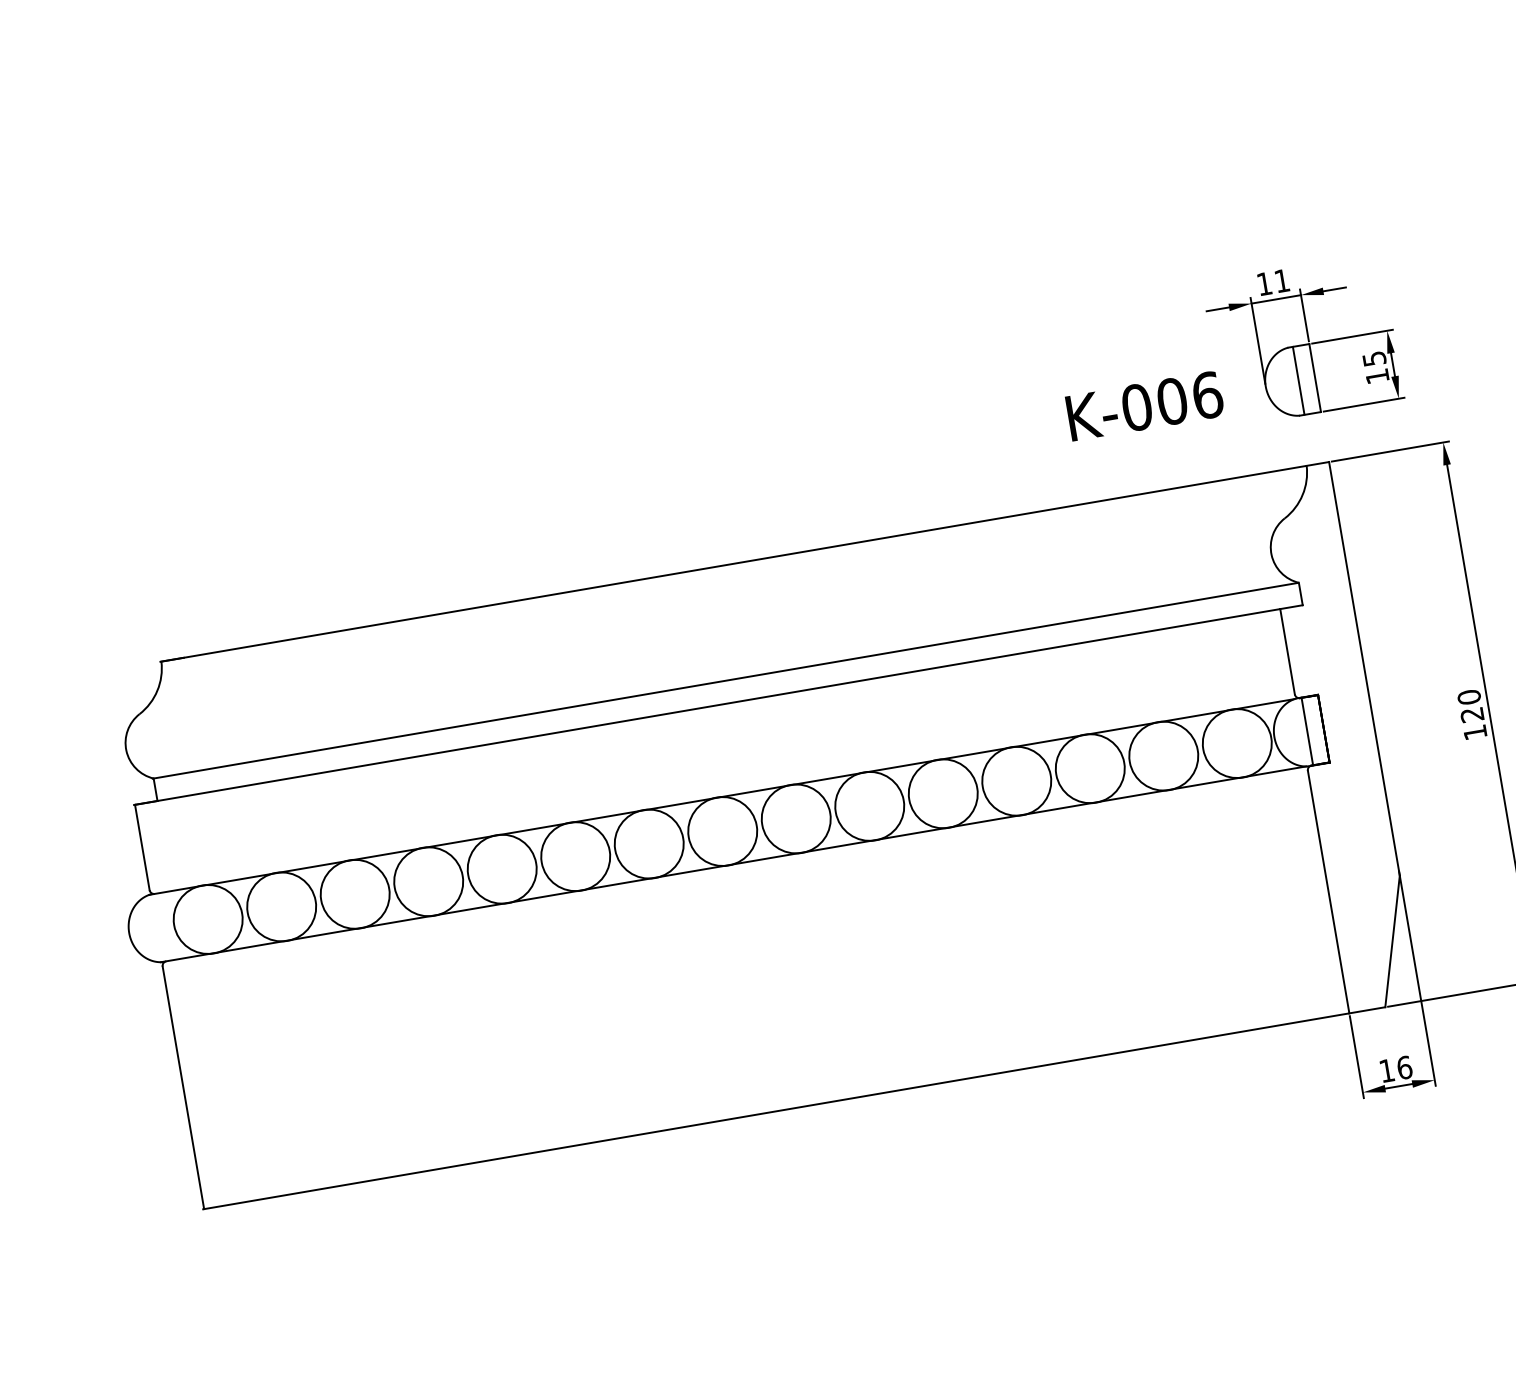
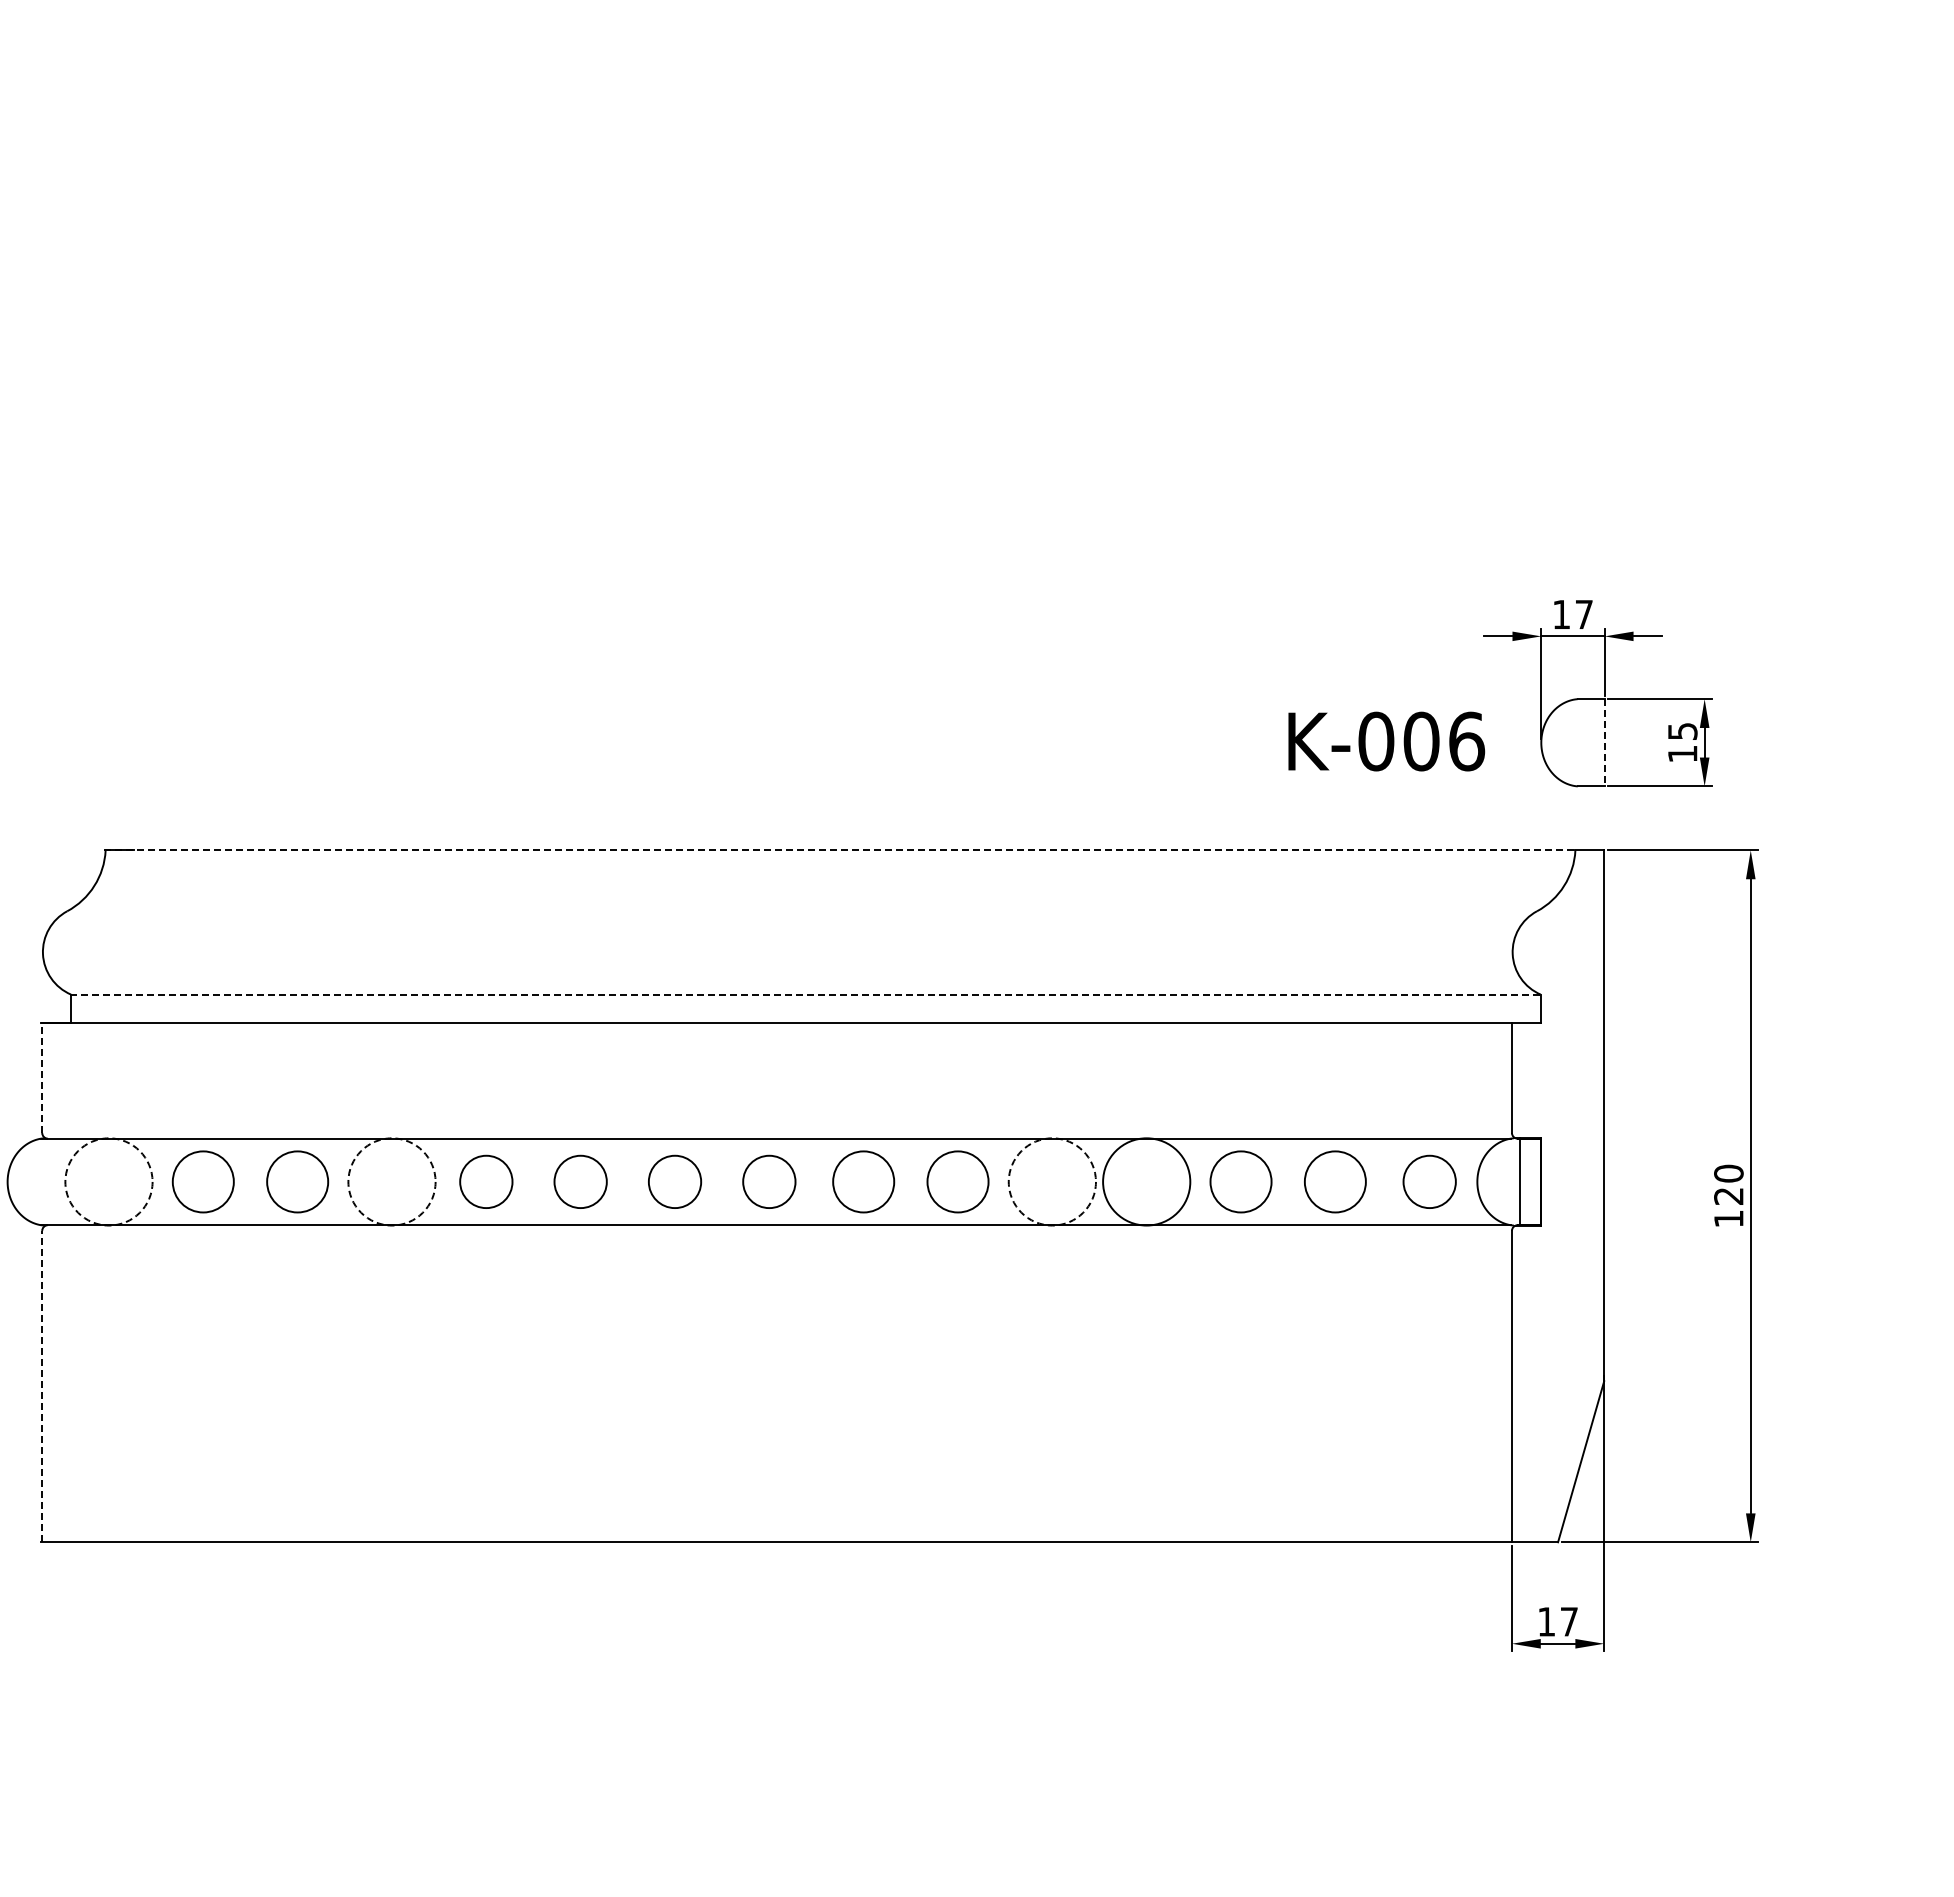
text: (1282, 280) -> (1584, 614), 11 -> 17
line: (1314, 377) -> (1604, 742), solid -> dashed
line: (1298, 380) -> (1583, 742), removed
line: (733, 563) -> (839, 850), solid -> dashed
line: (725, 680) -> (804, 994), solid -> dashed
circle: (1237, 743) -> (1429, 1181), size x0.6
circle: (1163, 755) -> (1334, 1181), size x0.7
circle: (1089, 768) -> (1240, 1181), size x0.7
circle: (942, 793) -> (1051, 1181), solid -> dashed
circle: (869, 806) -> (957, 1181), size x0.7
circle: (796, 818) -> (863, 1181), size x0.7
circle: (722, 831) -> (768, 1181), size x0.6
circle: (648, 843) -> (674, 1181), size x0.6
line: (142, 847) -> (42, 1078), solid -> dashed
circle: (575, 856) -> (580, 1181), size x0.6
circle: (501, 868) -> (485, 1181), size x0.6
circle: (428, 881) -> (391, 1181), solid -> dashed
circle: (355, 894) -> (297, 1181), size x0.7
circle: (280, 906) -> (202, 1181), size x0.7
circle: (207, 919) -> (108, 1181), solid -> dashed
text: (1404, 1067) -> (1569, 1621), 16 -> 17
line: (183, 1087) -> (42, 1386), solid -> dashed

